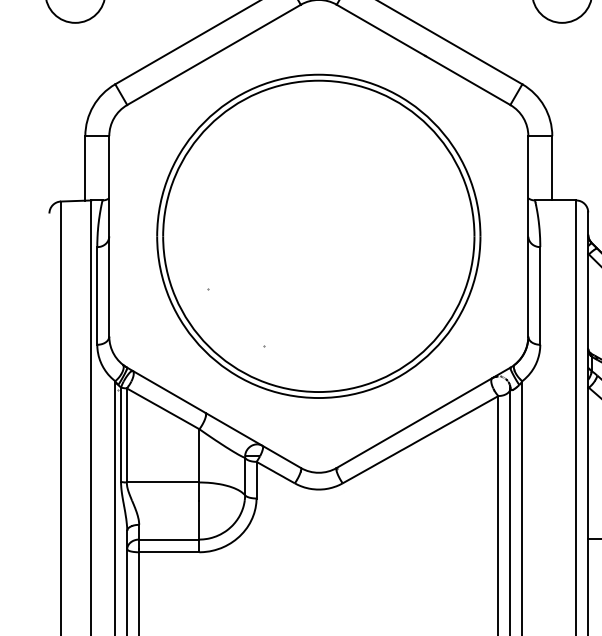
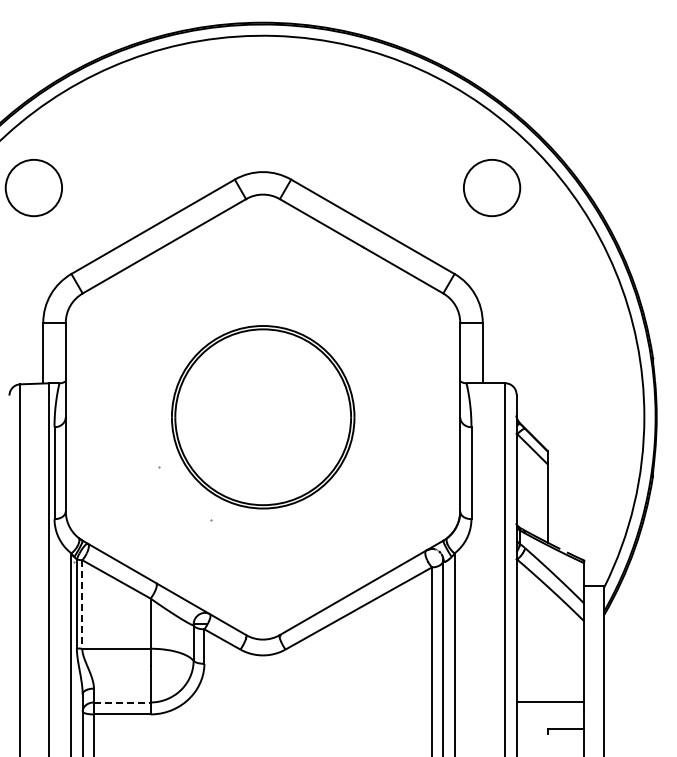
part: (319, 236) -> (263, 417), size x0.6
line: (127, 435) -> (82, 604), solid -> dashed
line: (169, 539) -> (122, 702), solid -> dashed

